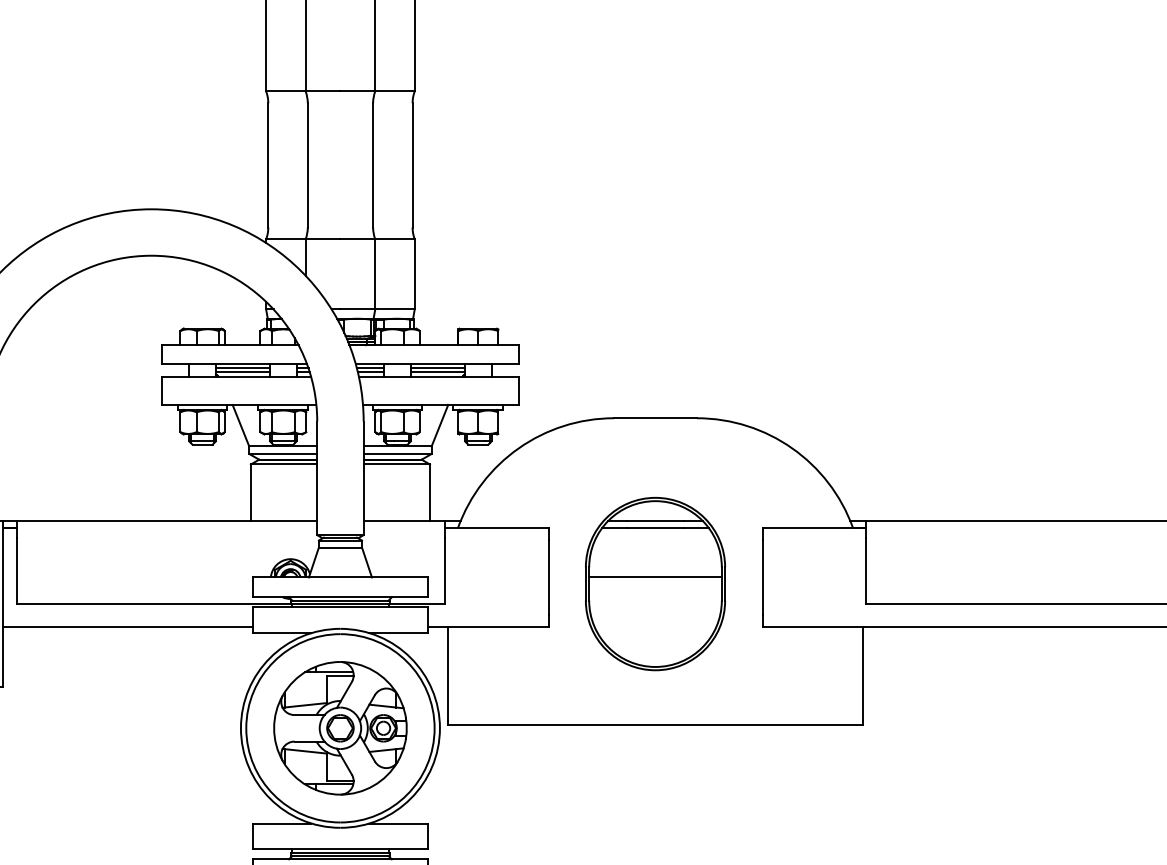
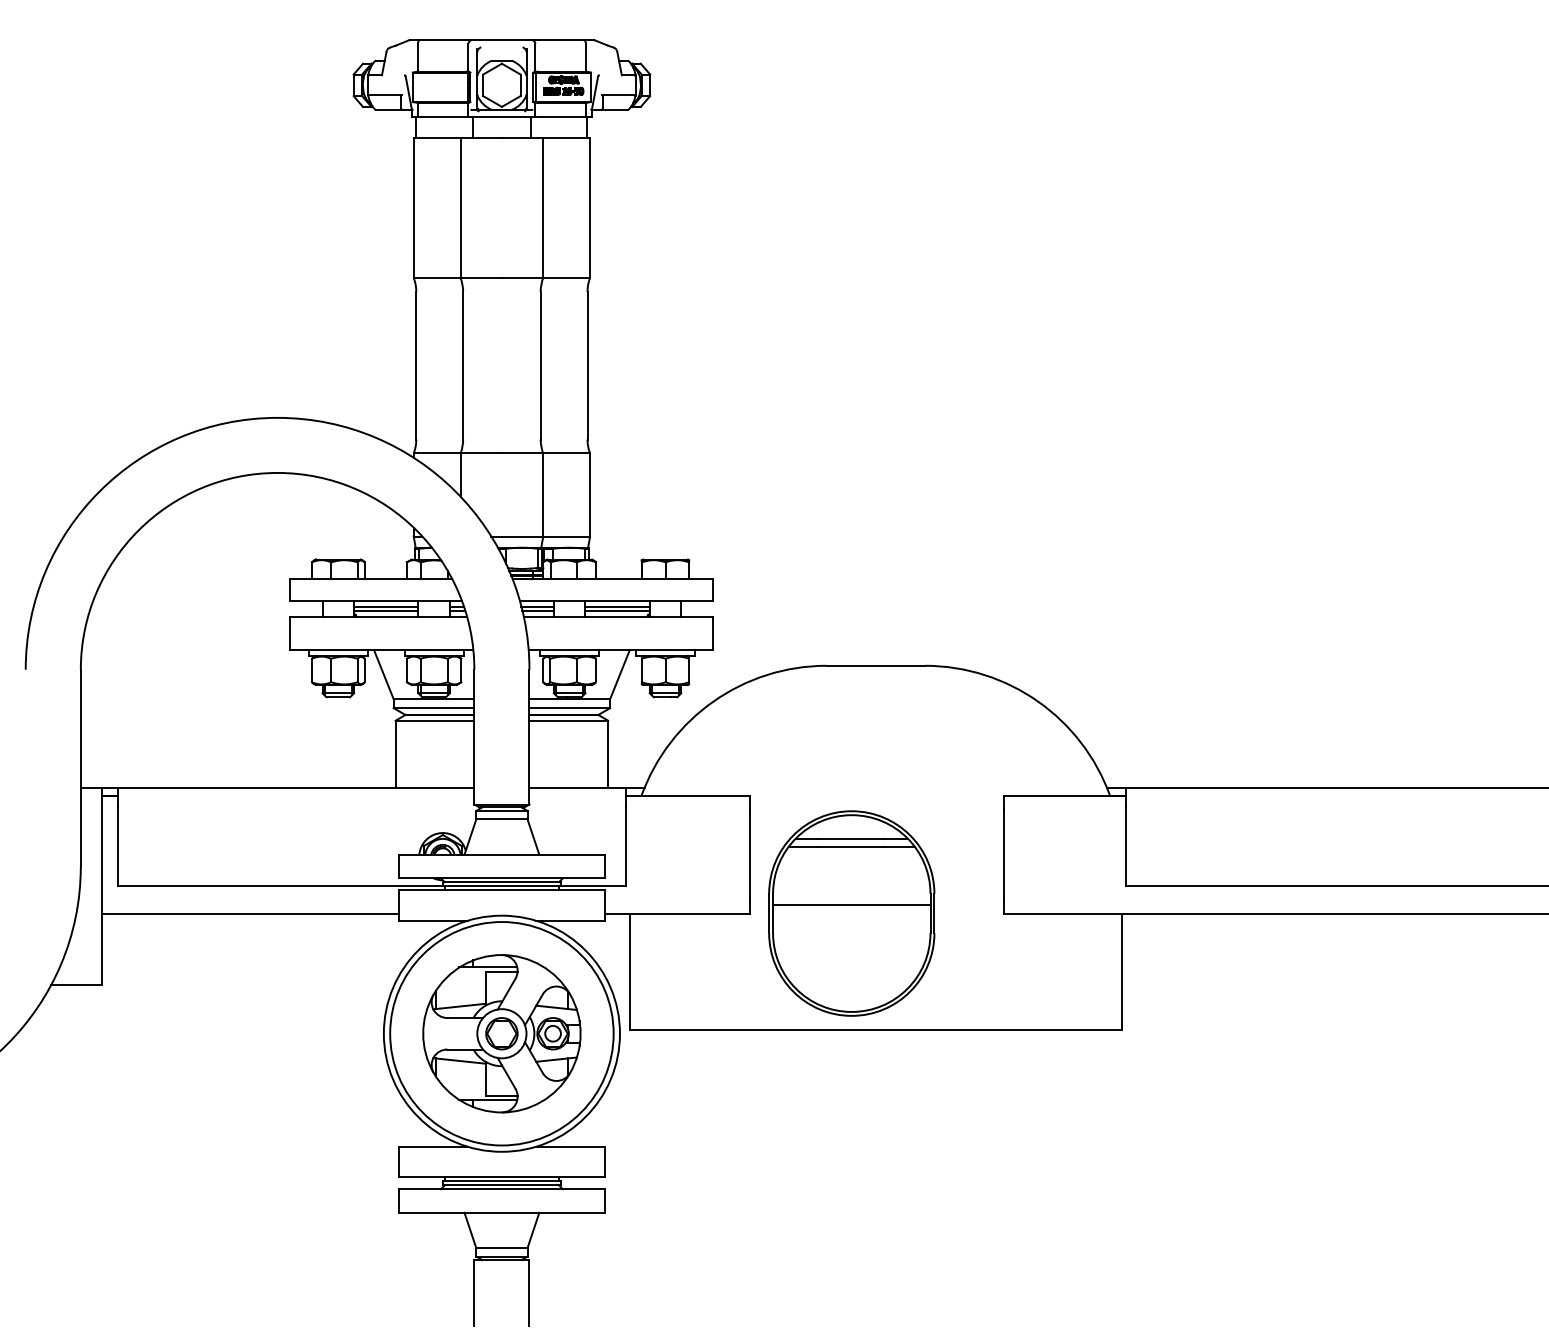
part: (655, 584) -> (851, 913), moved

